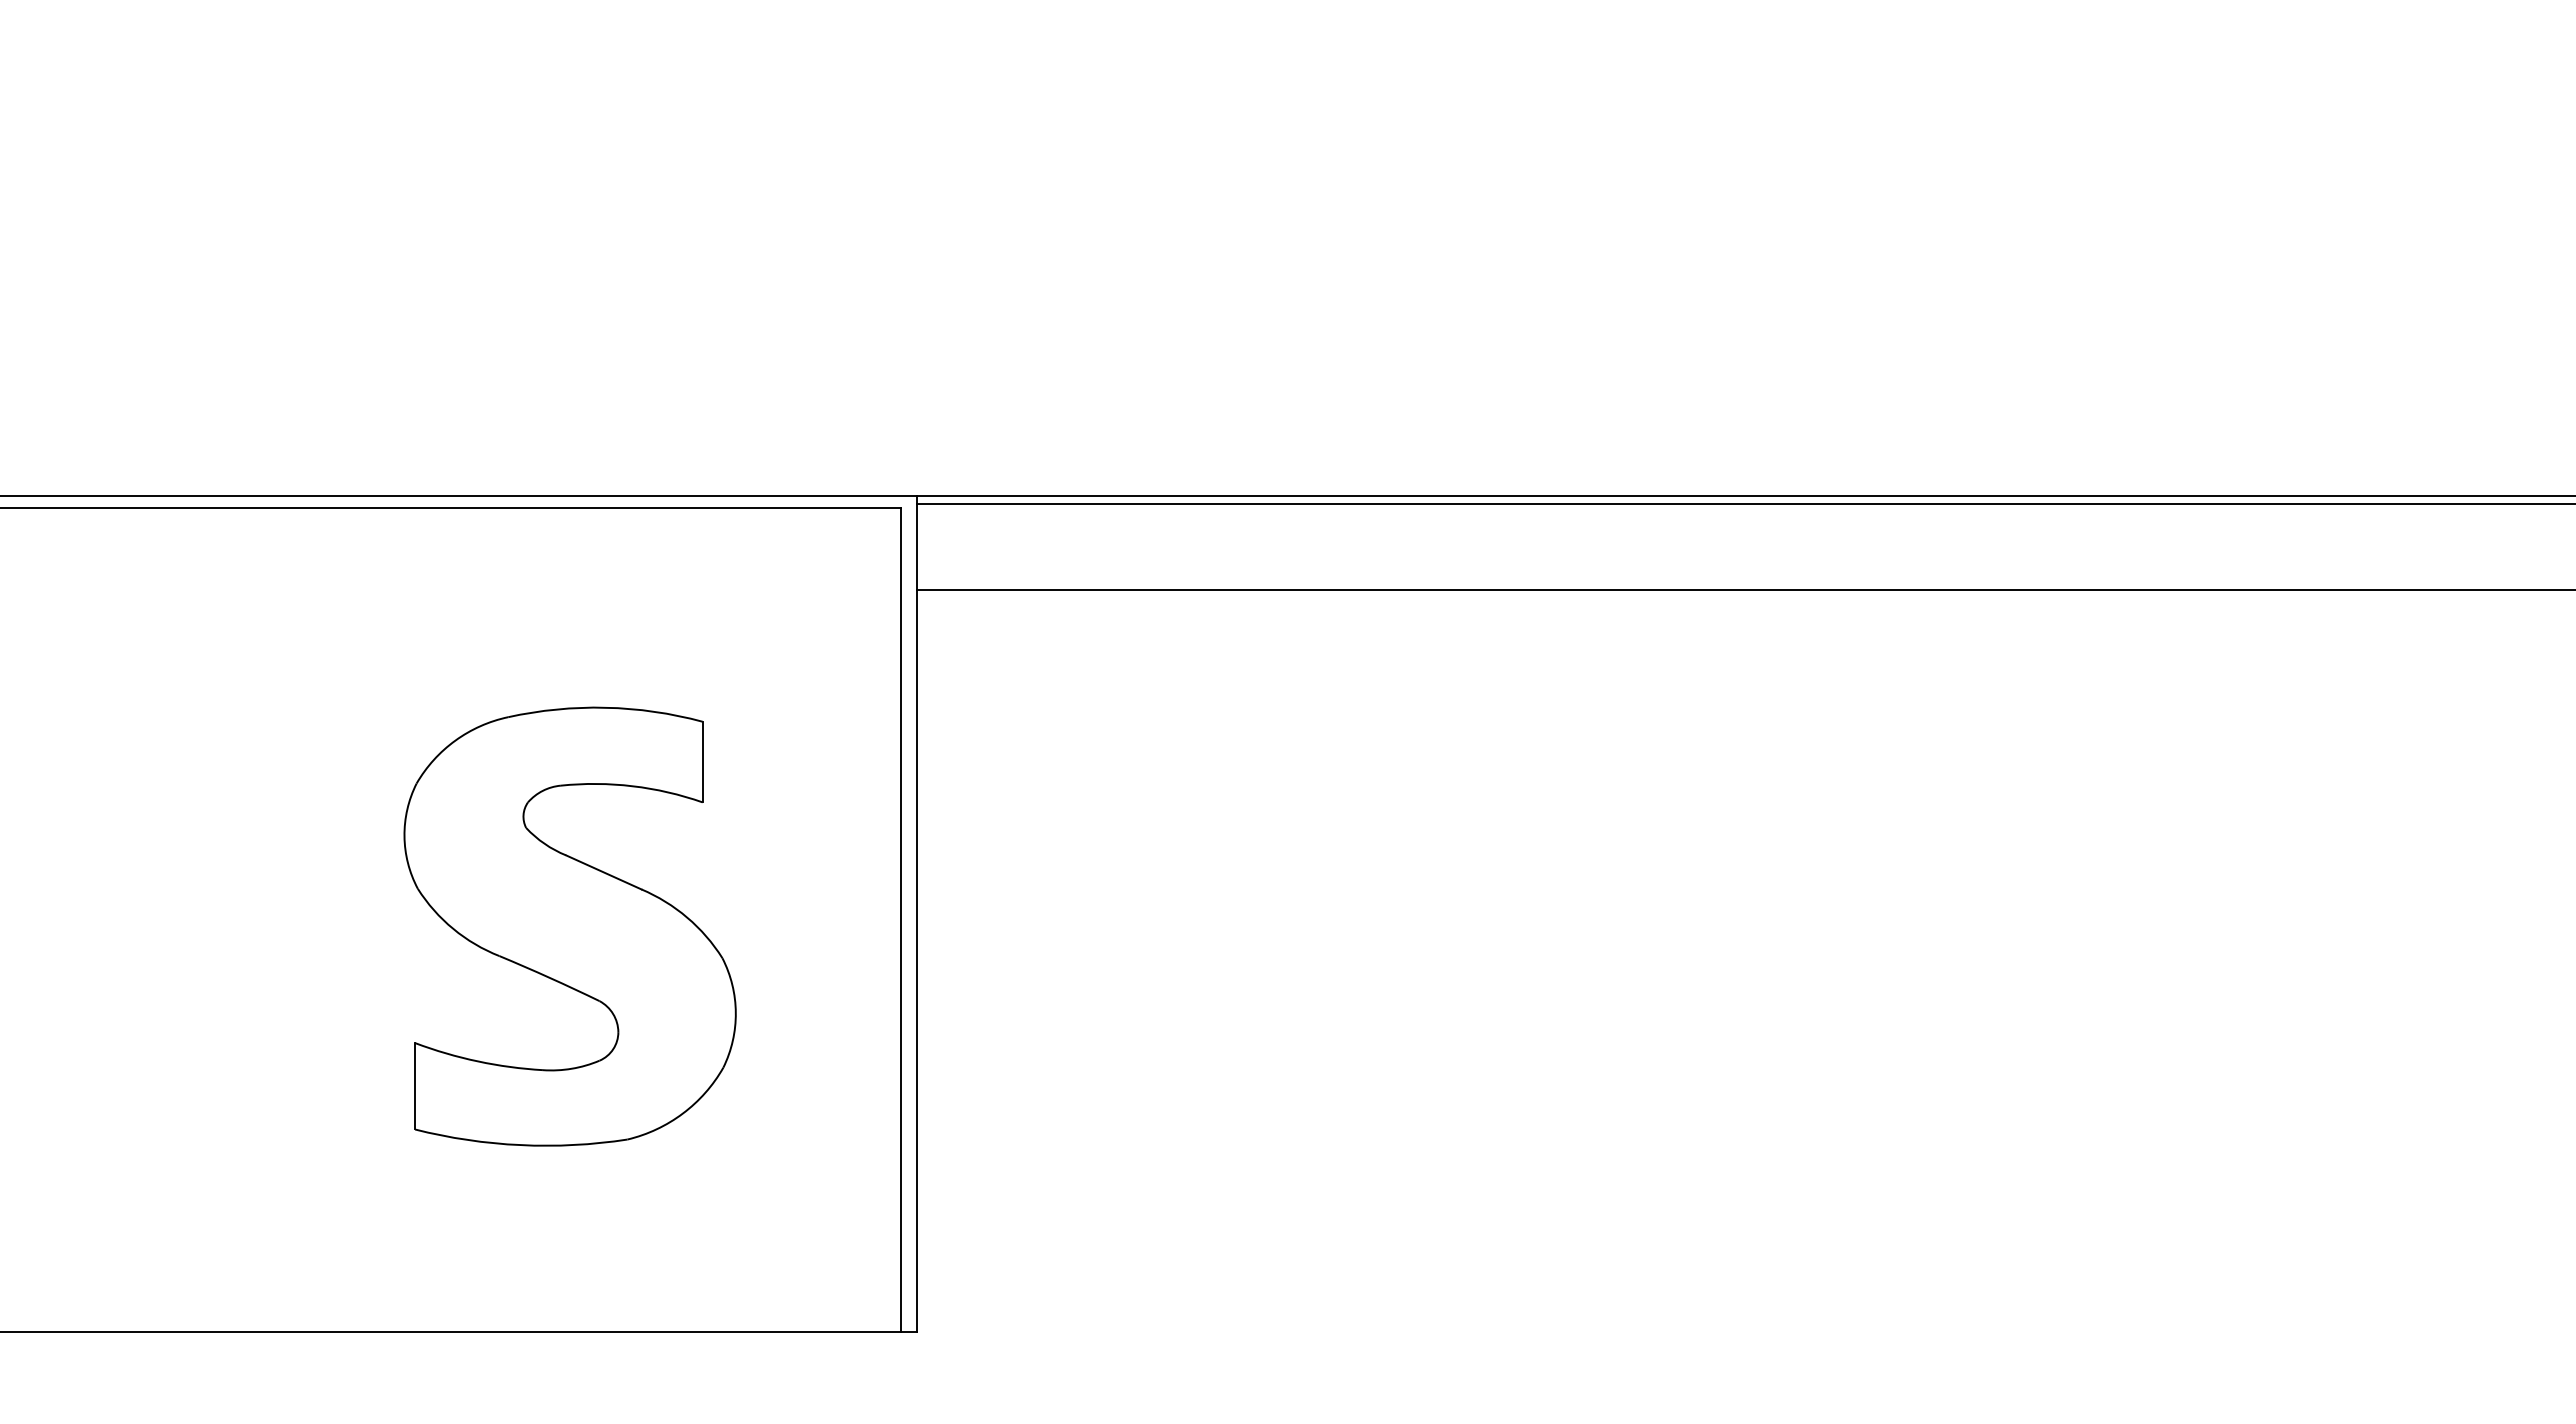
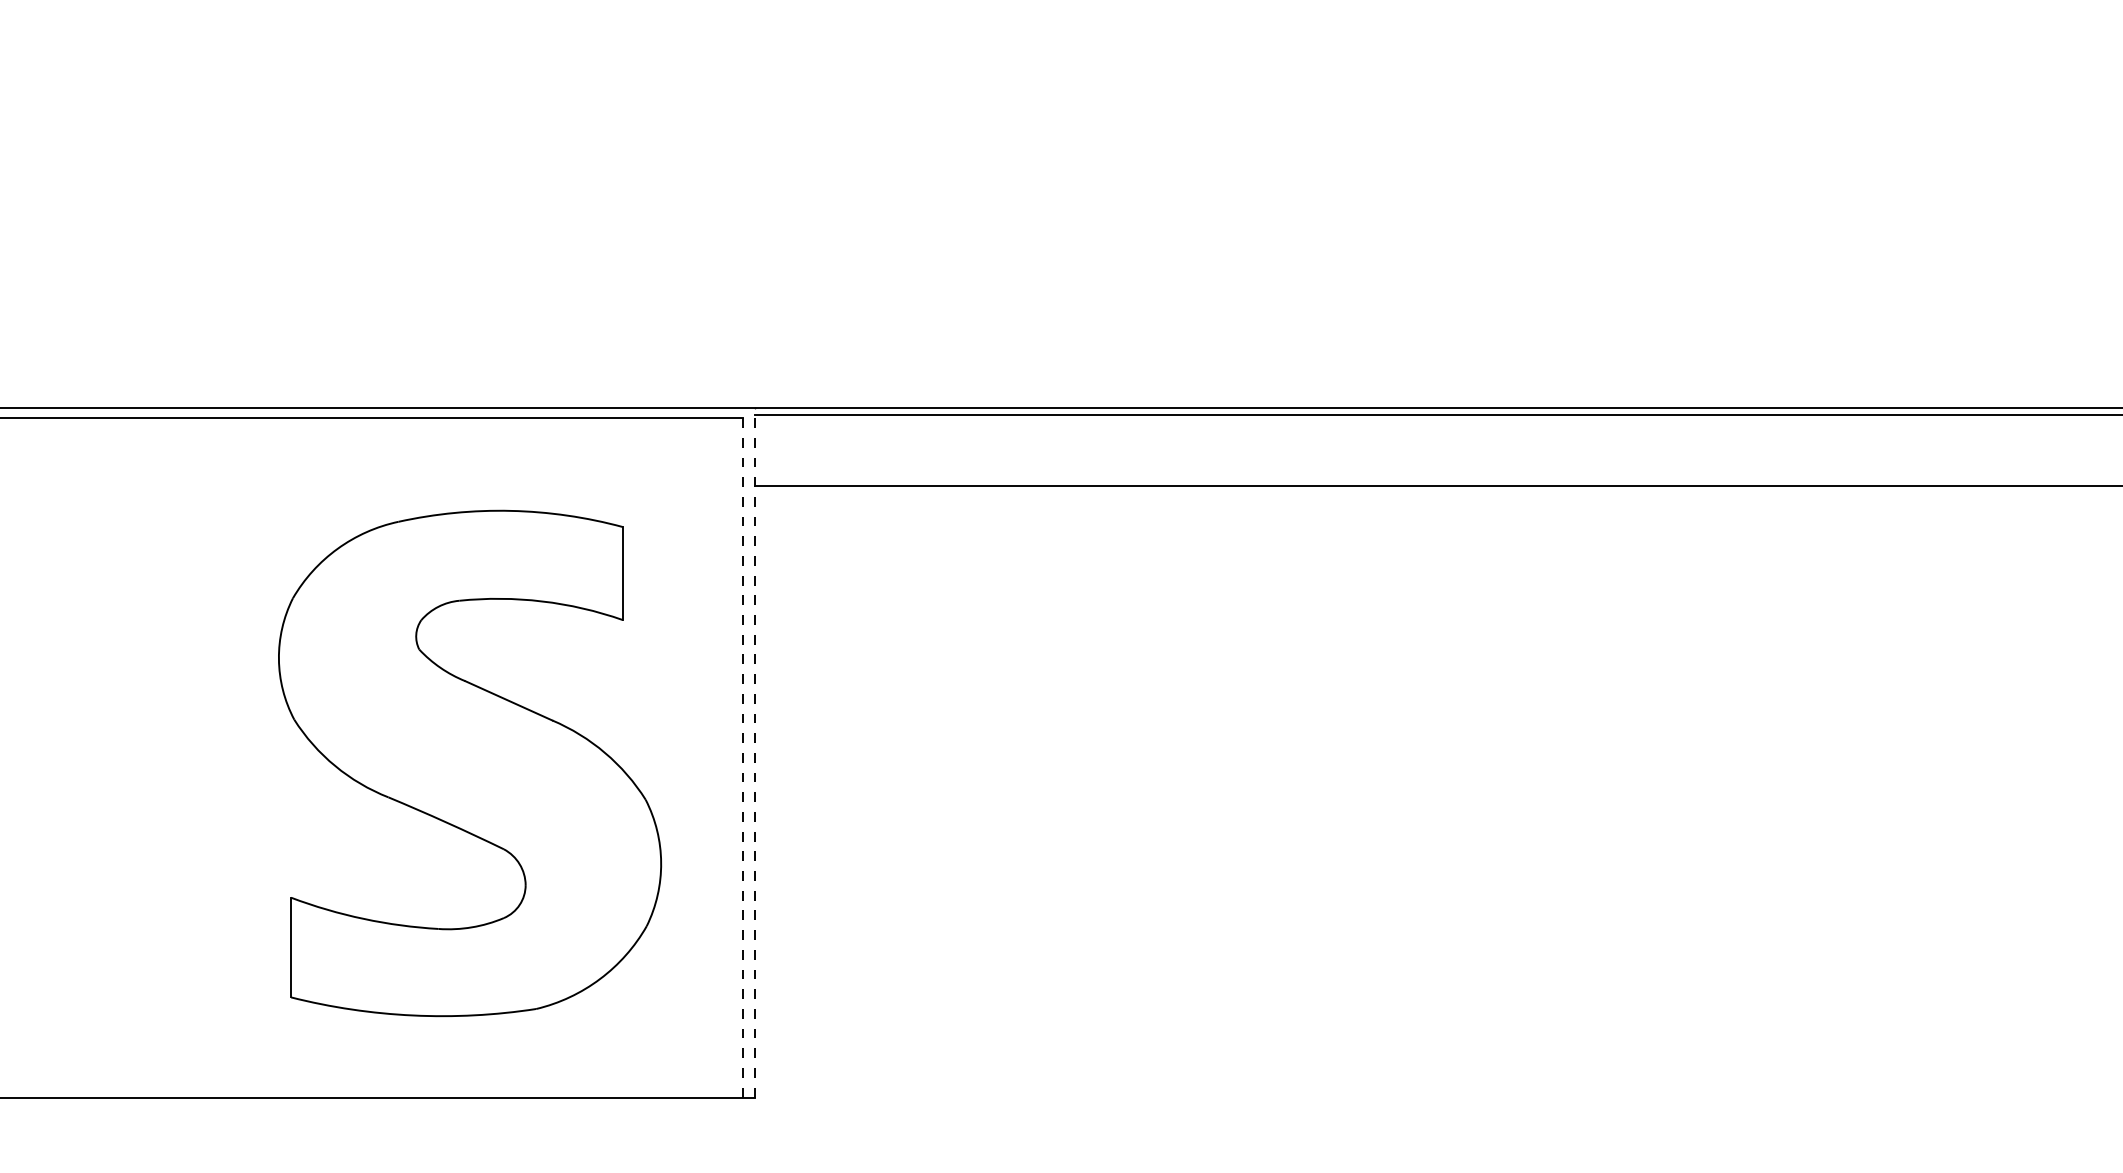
line: (916, 913) -> (755, 752), solid -> dashed
line: (900, 919) -> (742, 757), solid -> dashed
part: (569, 926) -> (469, 763), size x1.4

